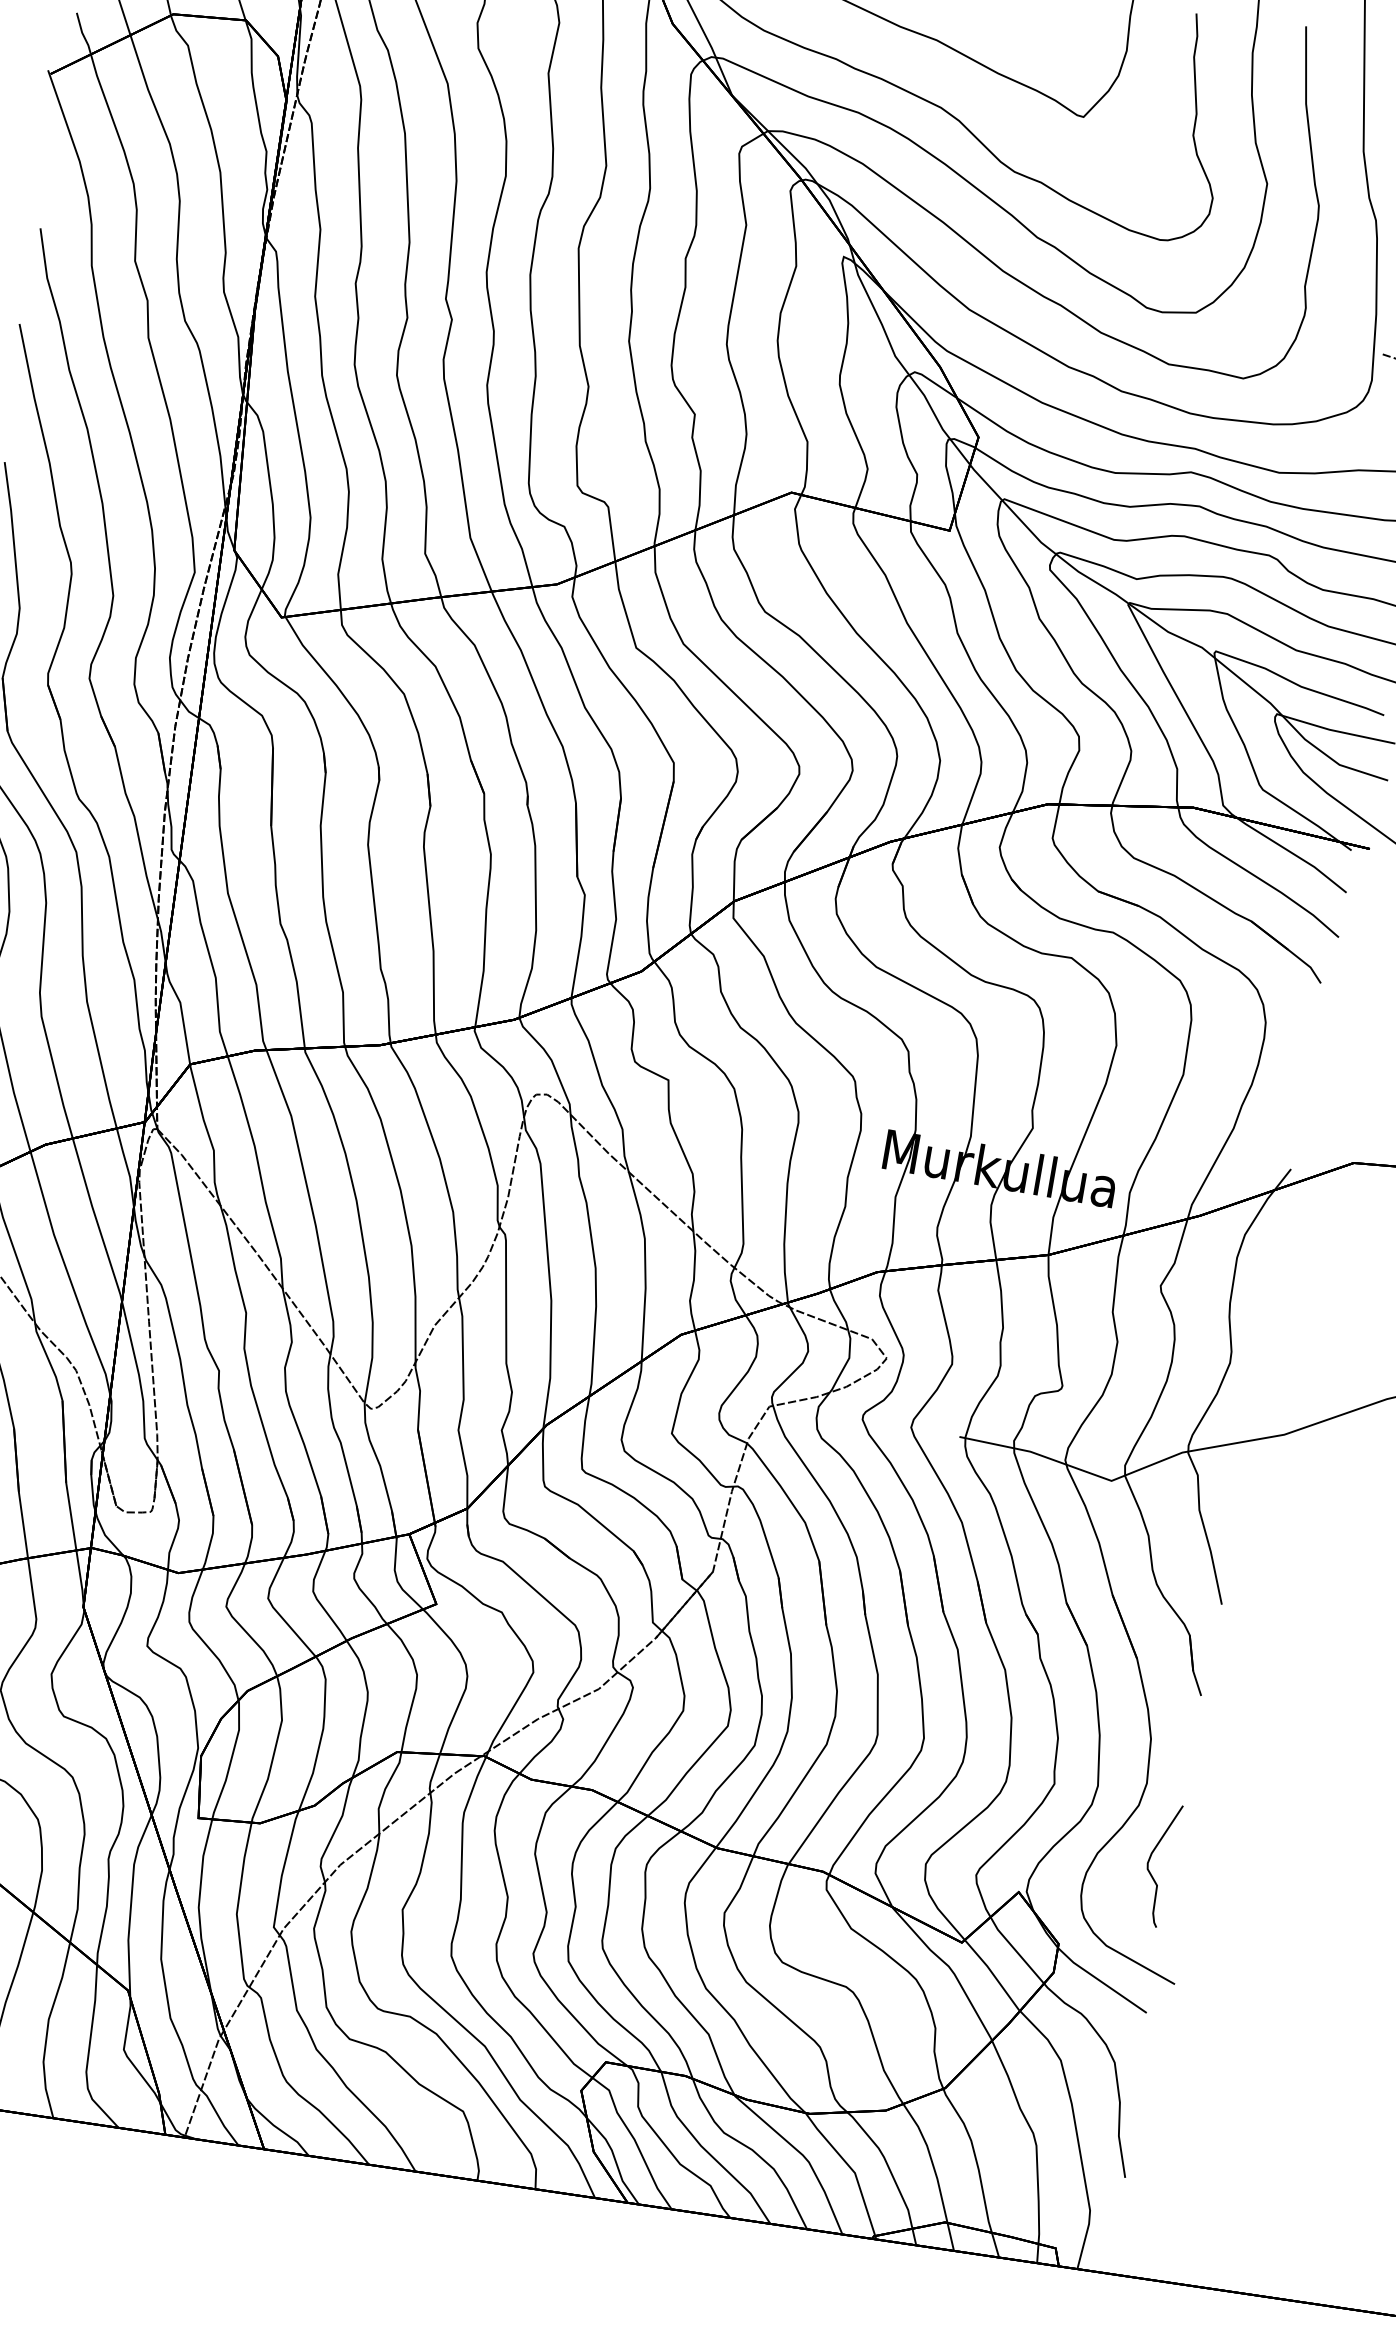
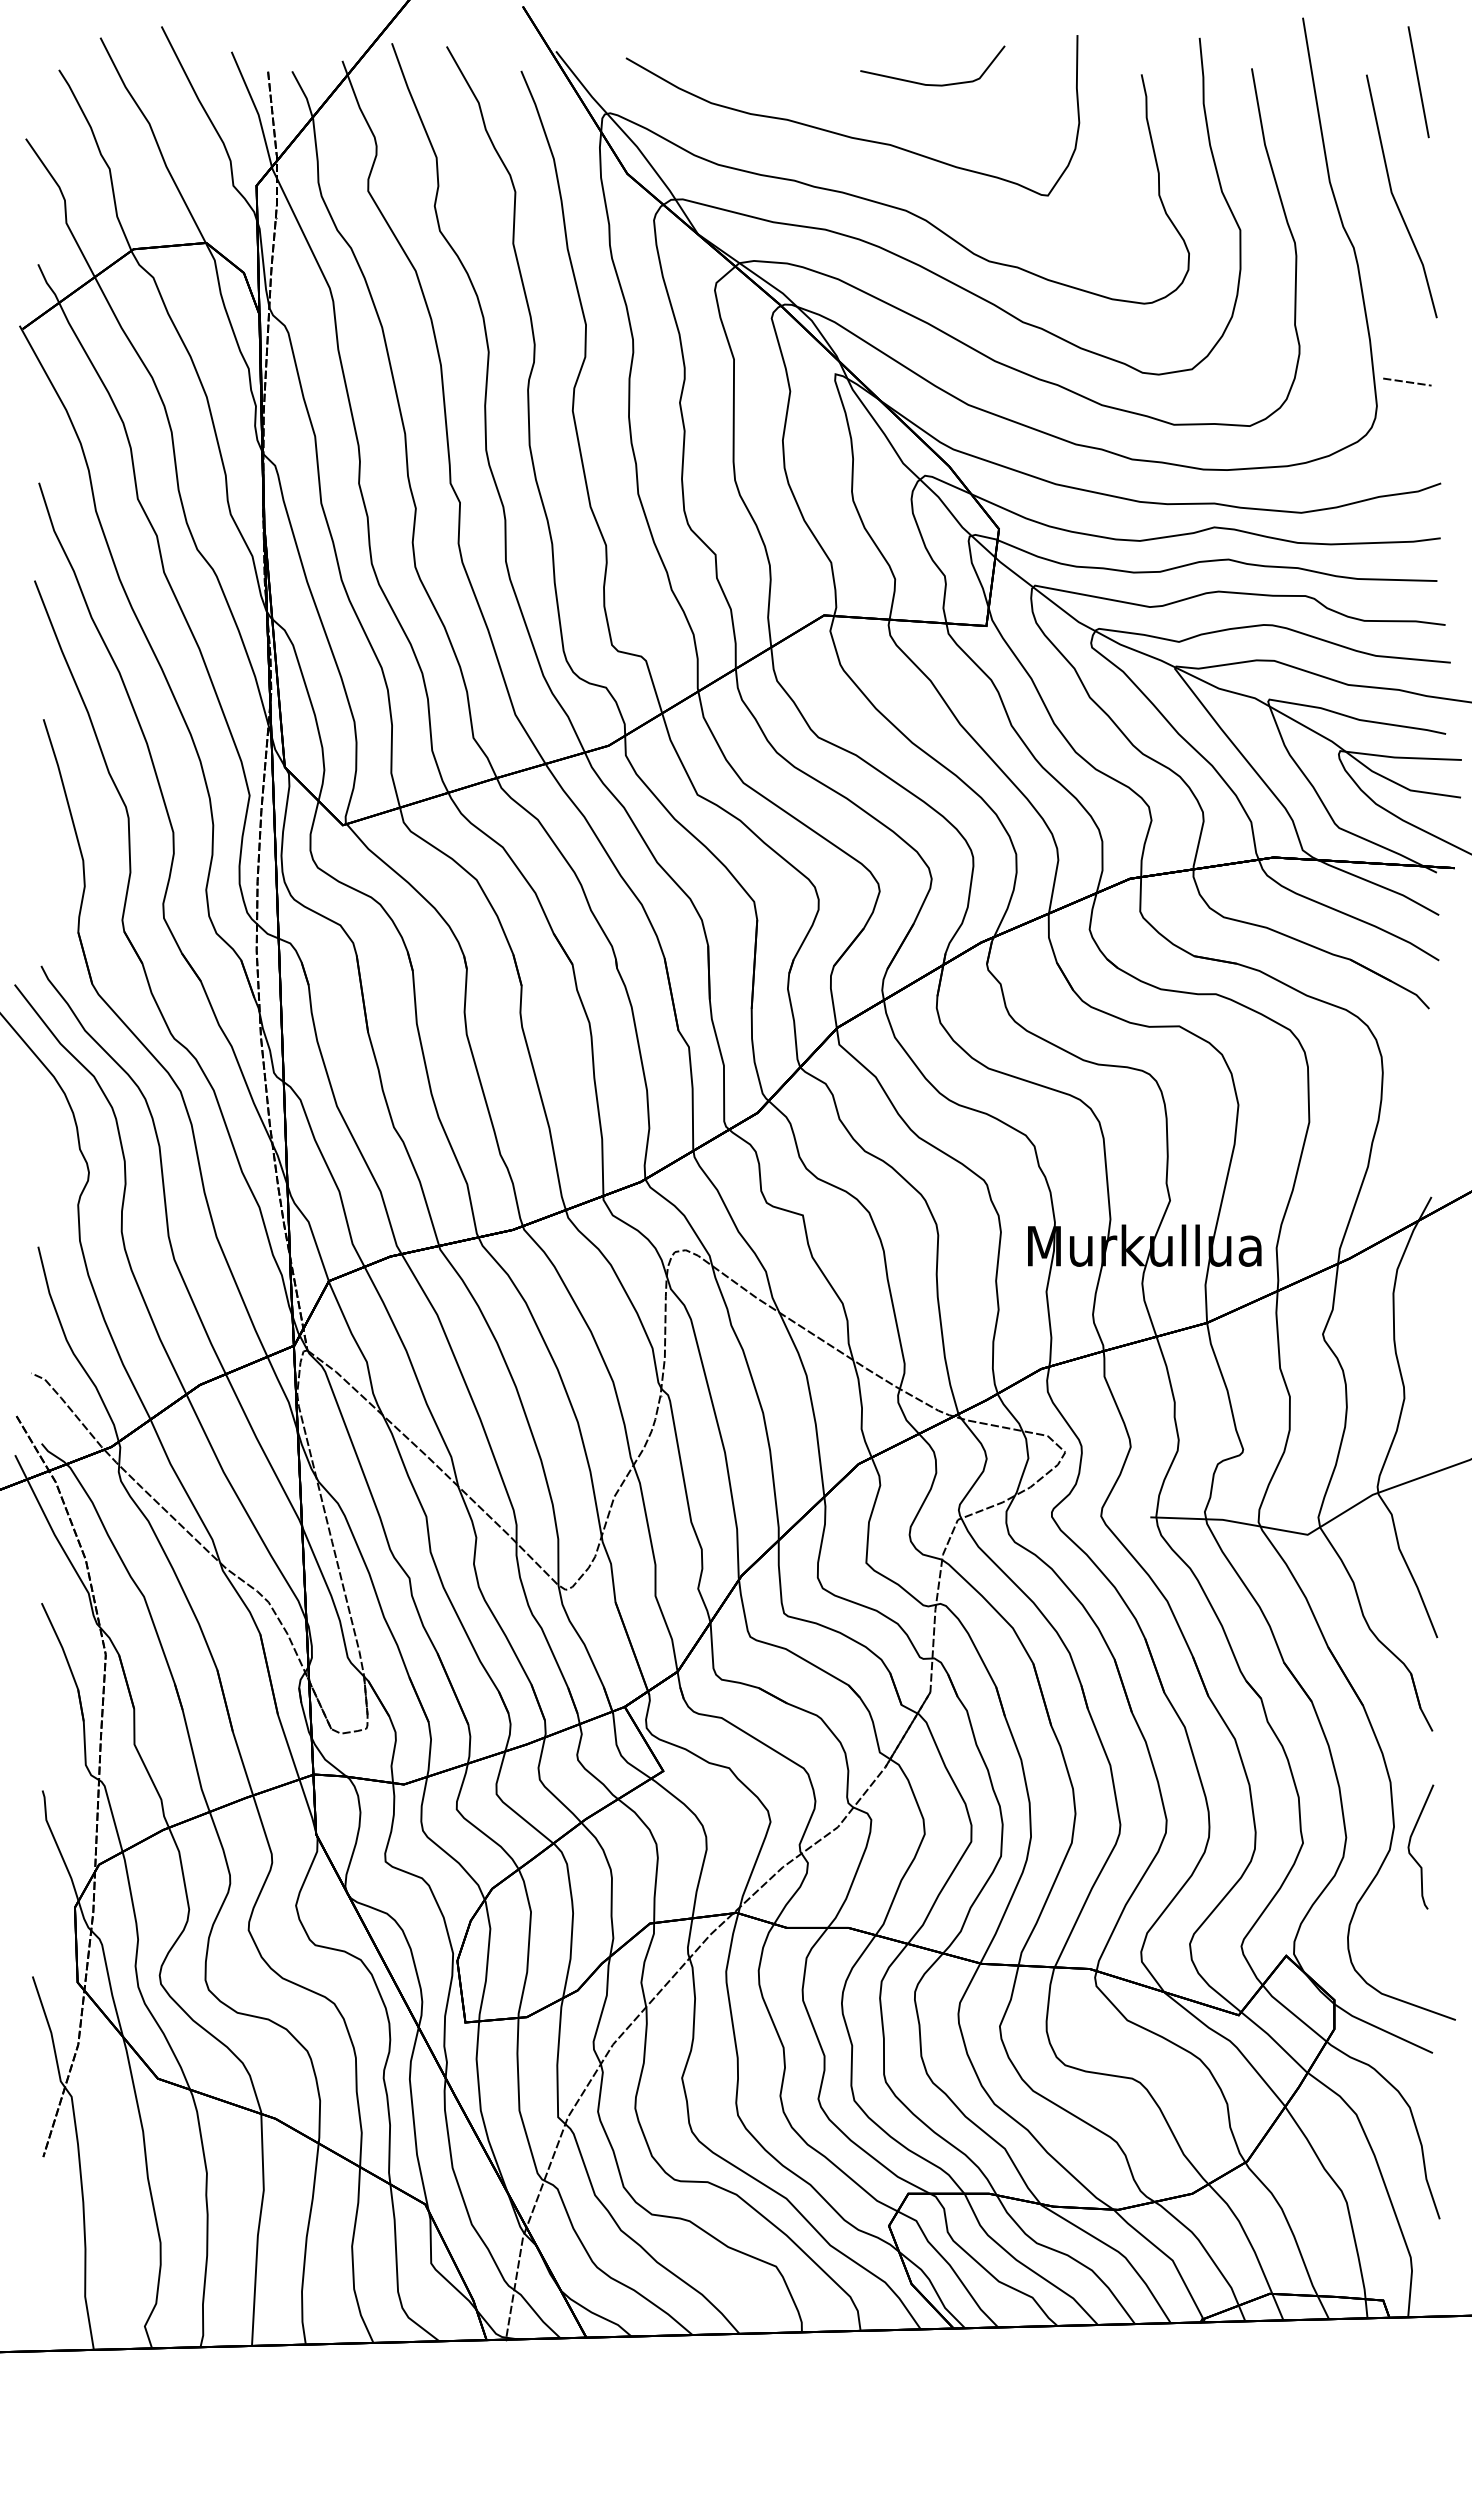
curve: (1150, 1859) -> (1410, 1843), moved

